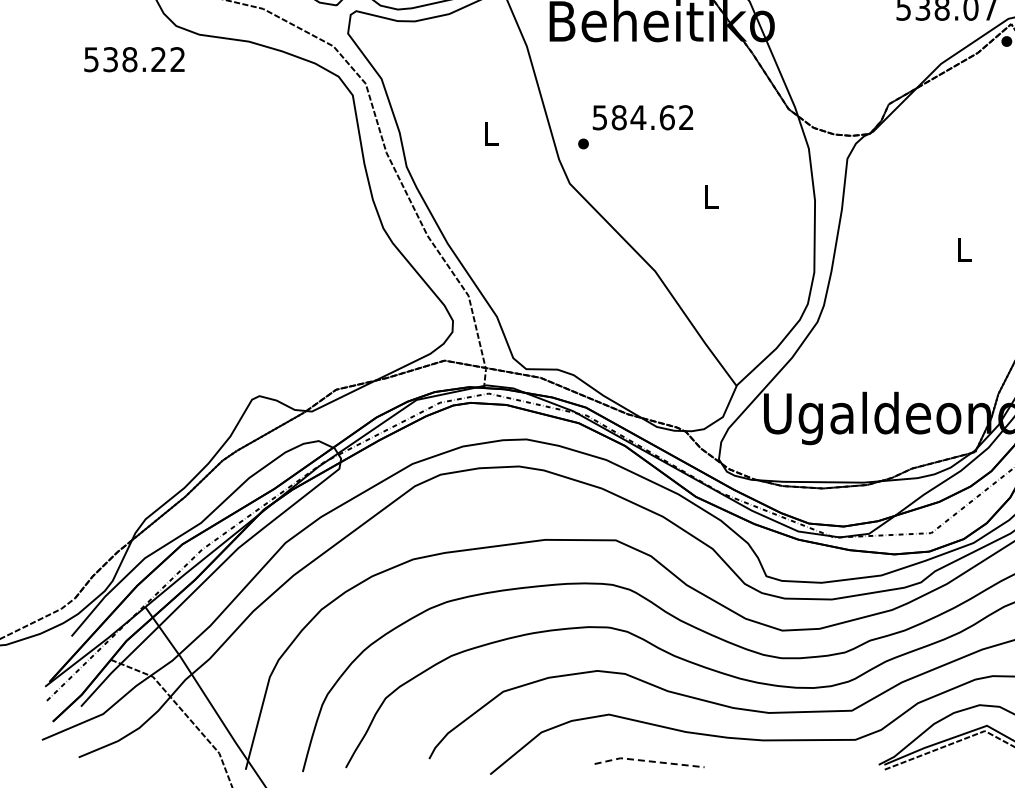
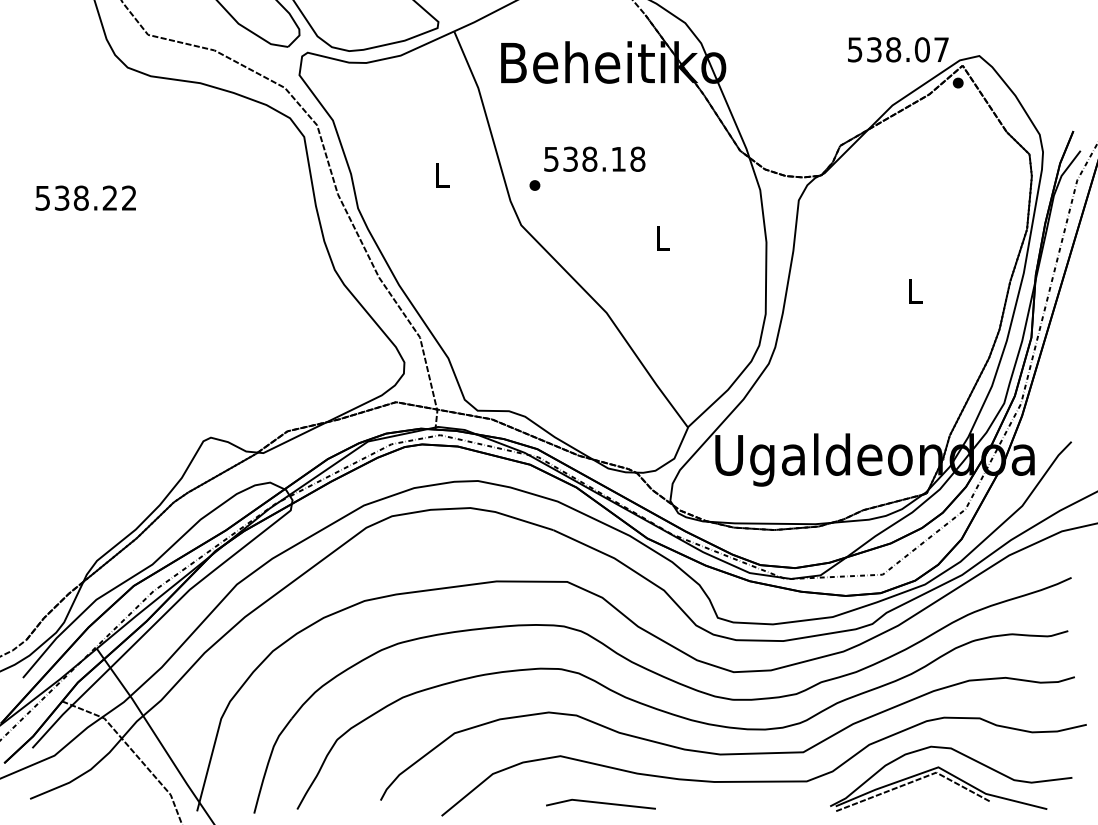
text: (134, 58) -> (85, 197), moved
text: (653, 116) -> (604, 158), 584.62 -> 538.18
line: (649, 760) -> (600, 802), dashed -> solid

